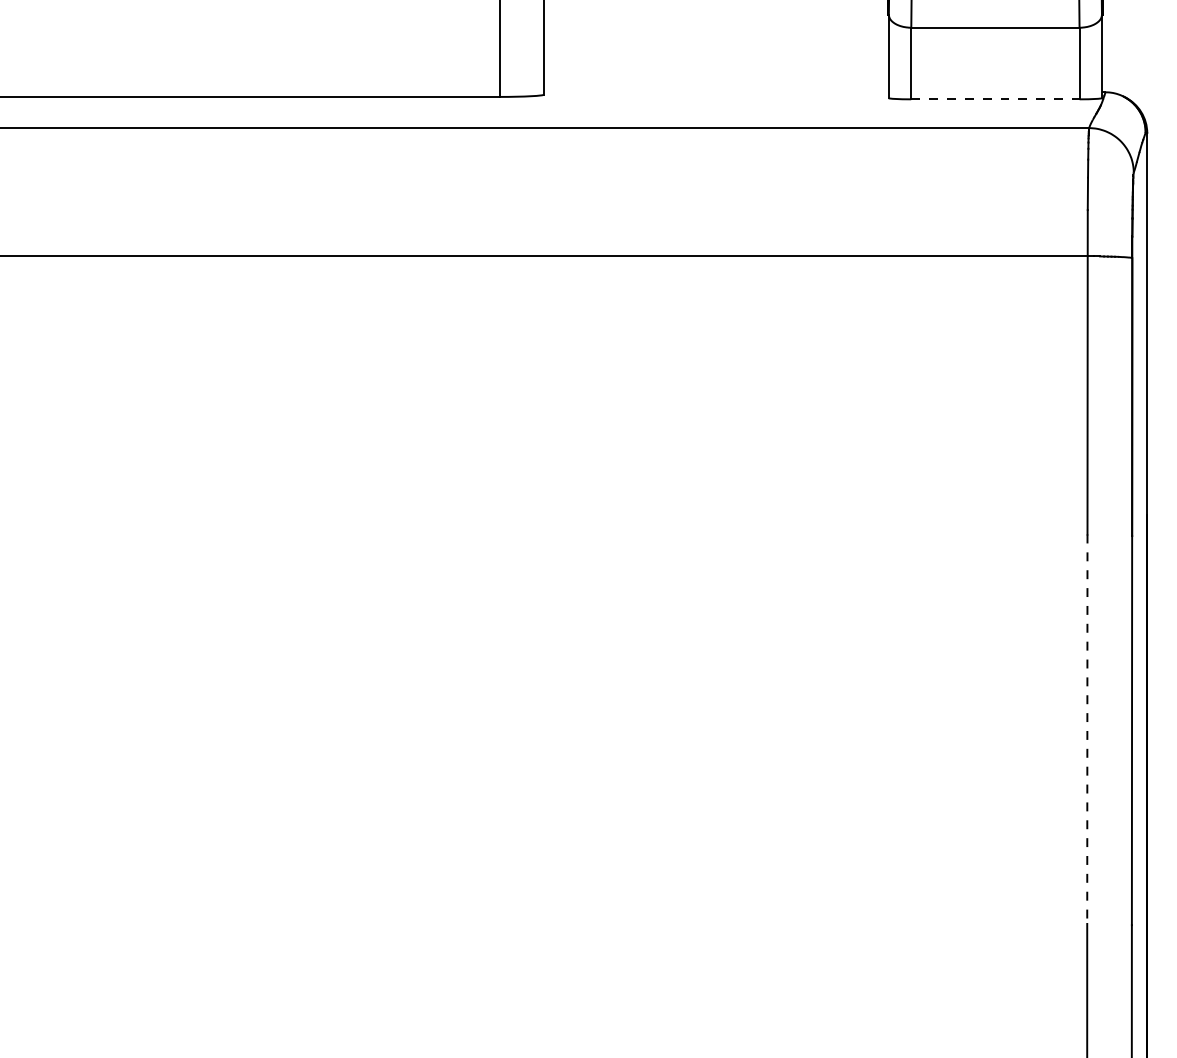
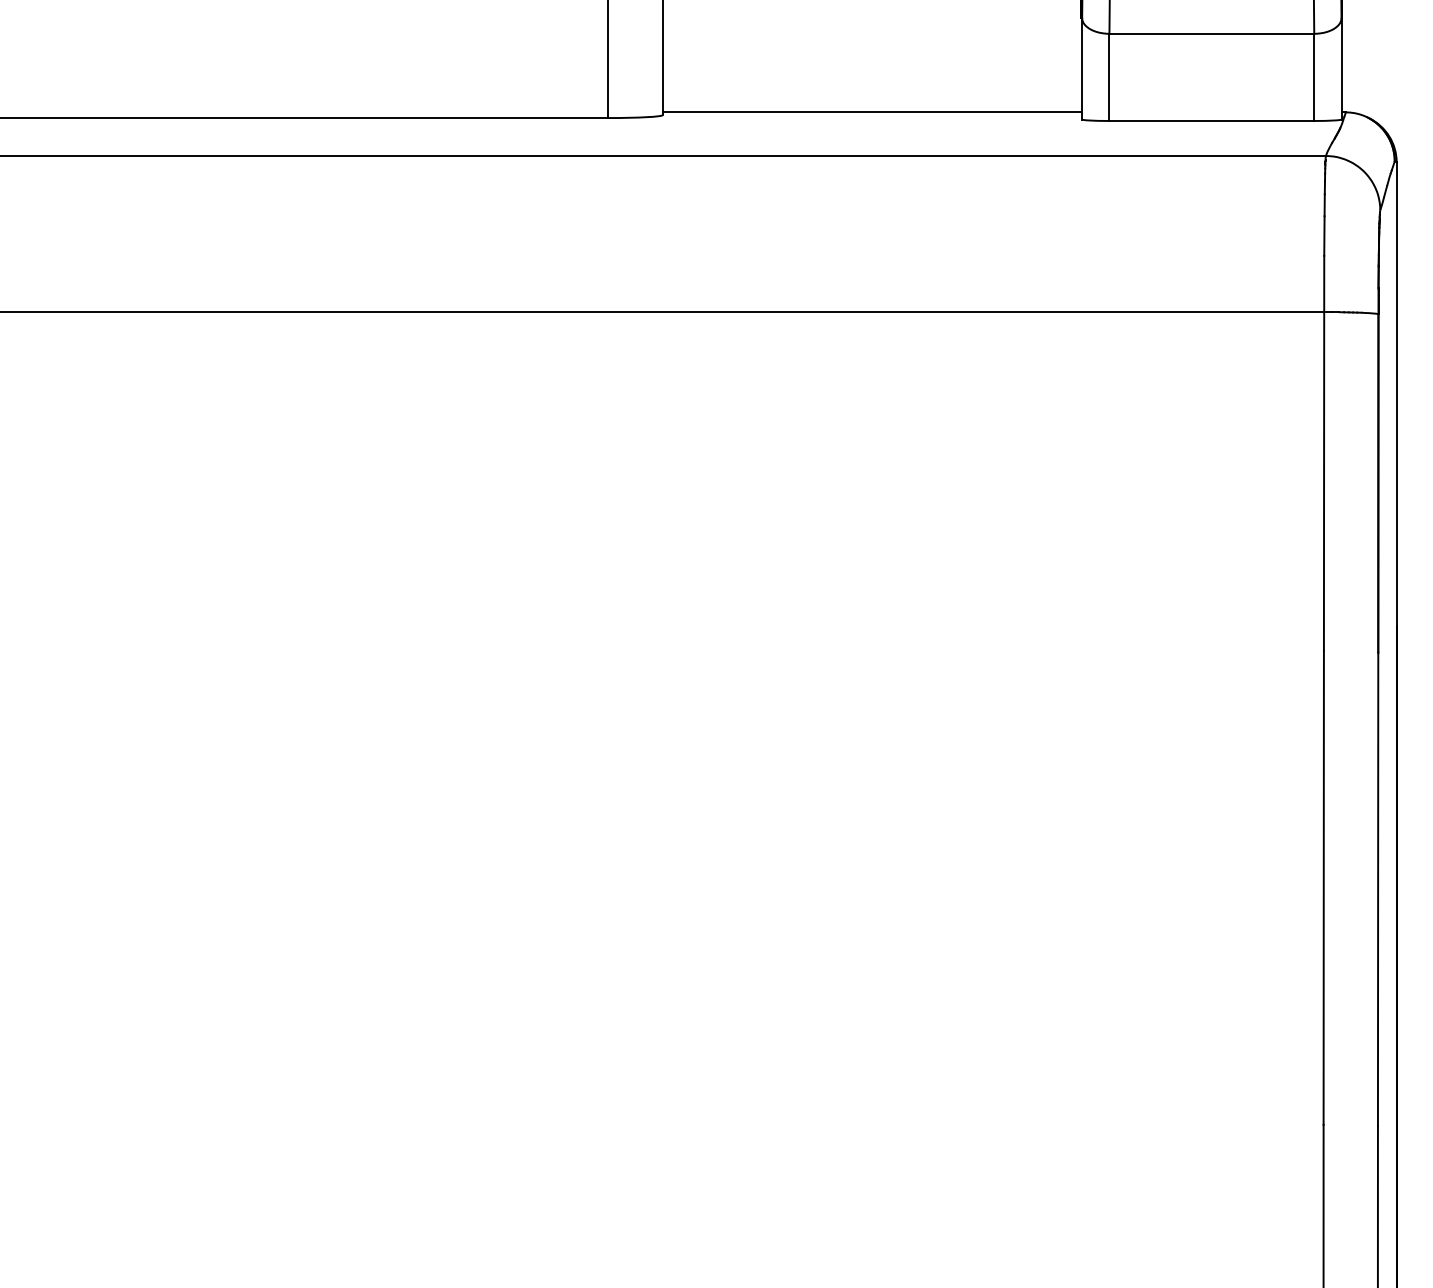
line: (716, 92) -> (872, 112), added
line: (995, 99) -> (1211, 121), dashed -> solid
line: (1087, 729) -> (1323, 888), dashed -> solid

